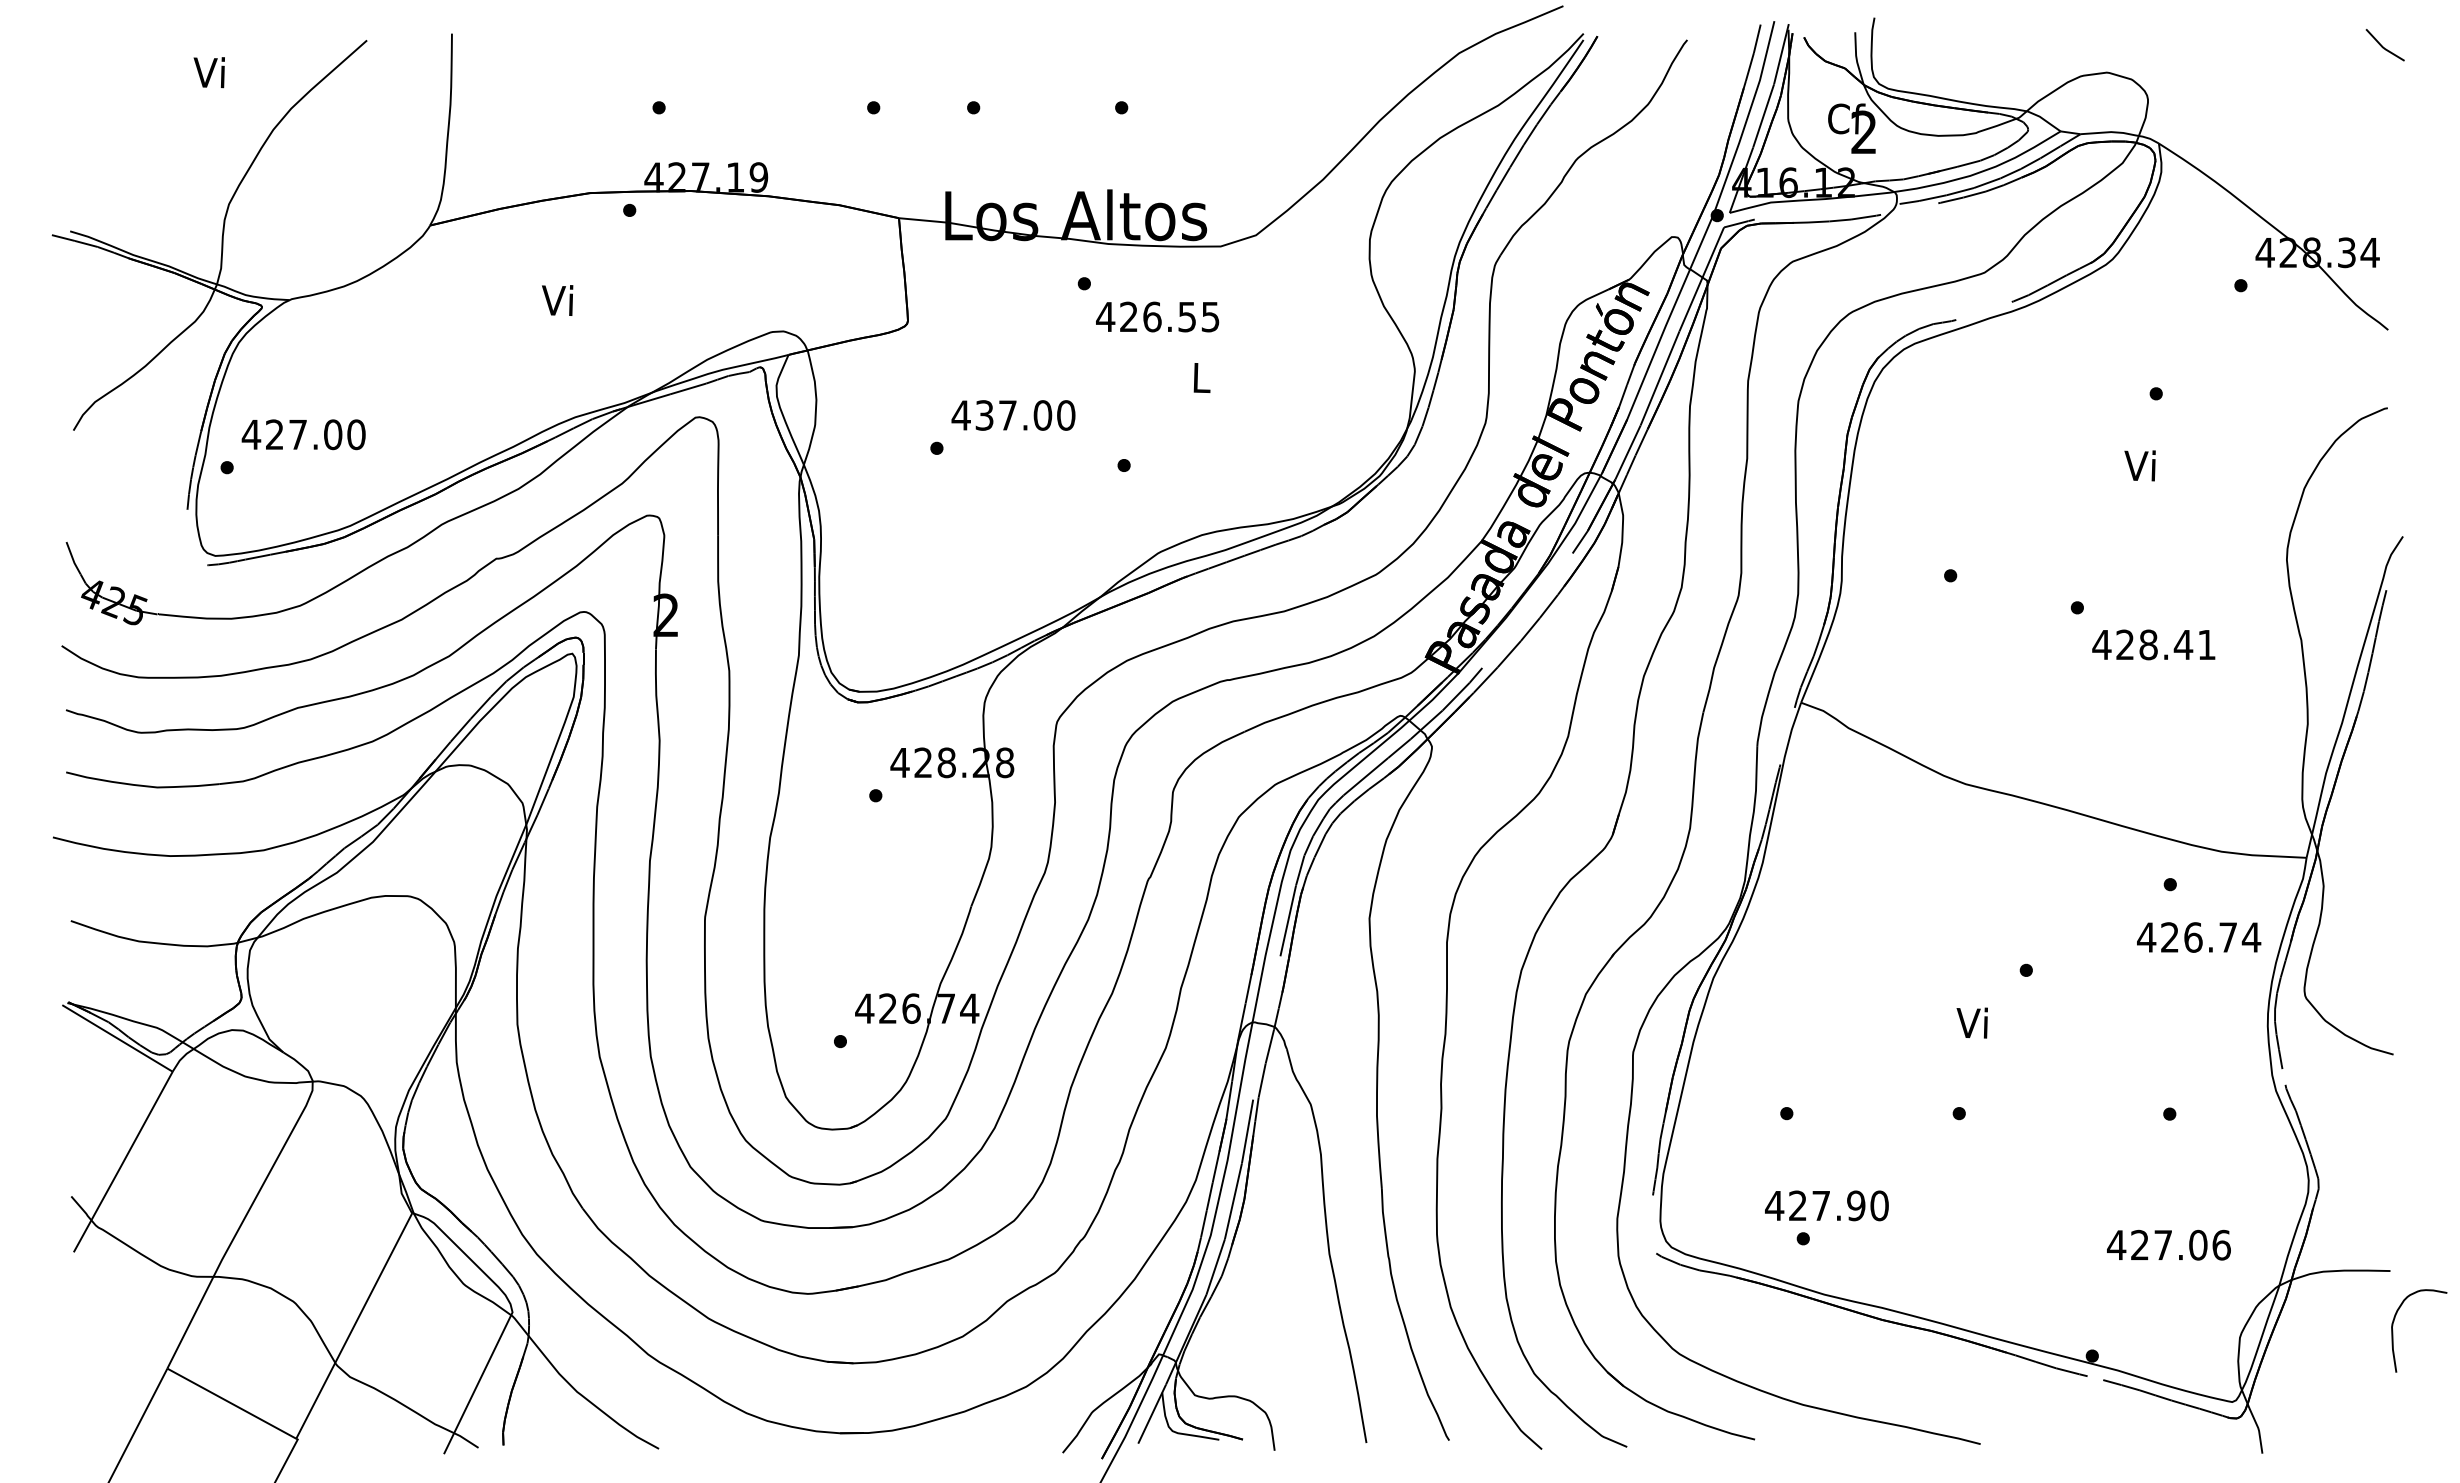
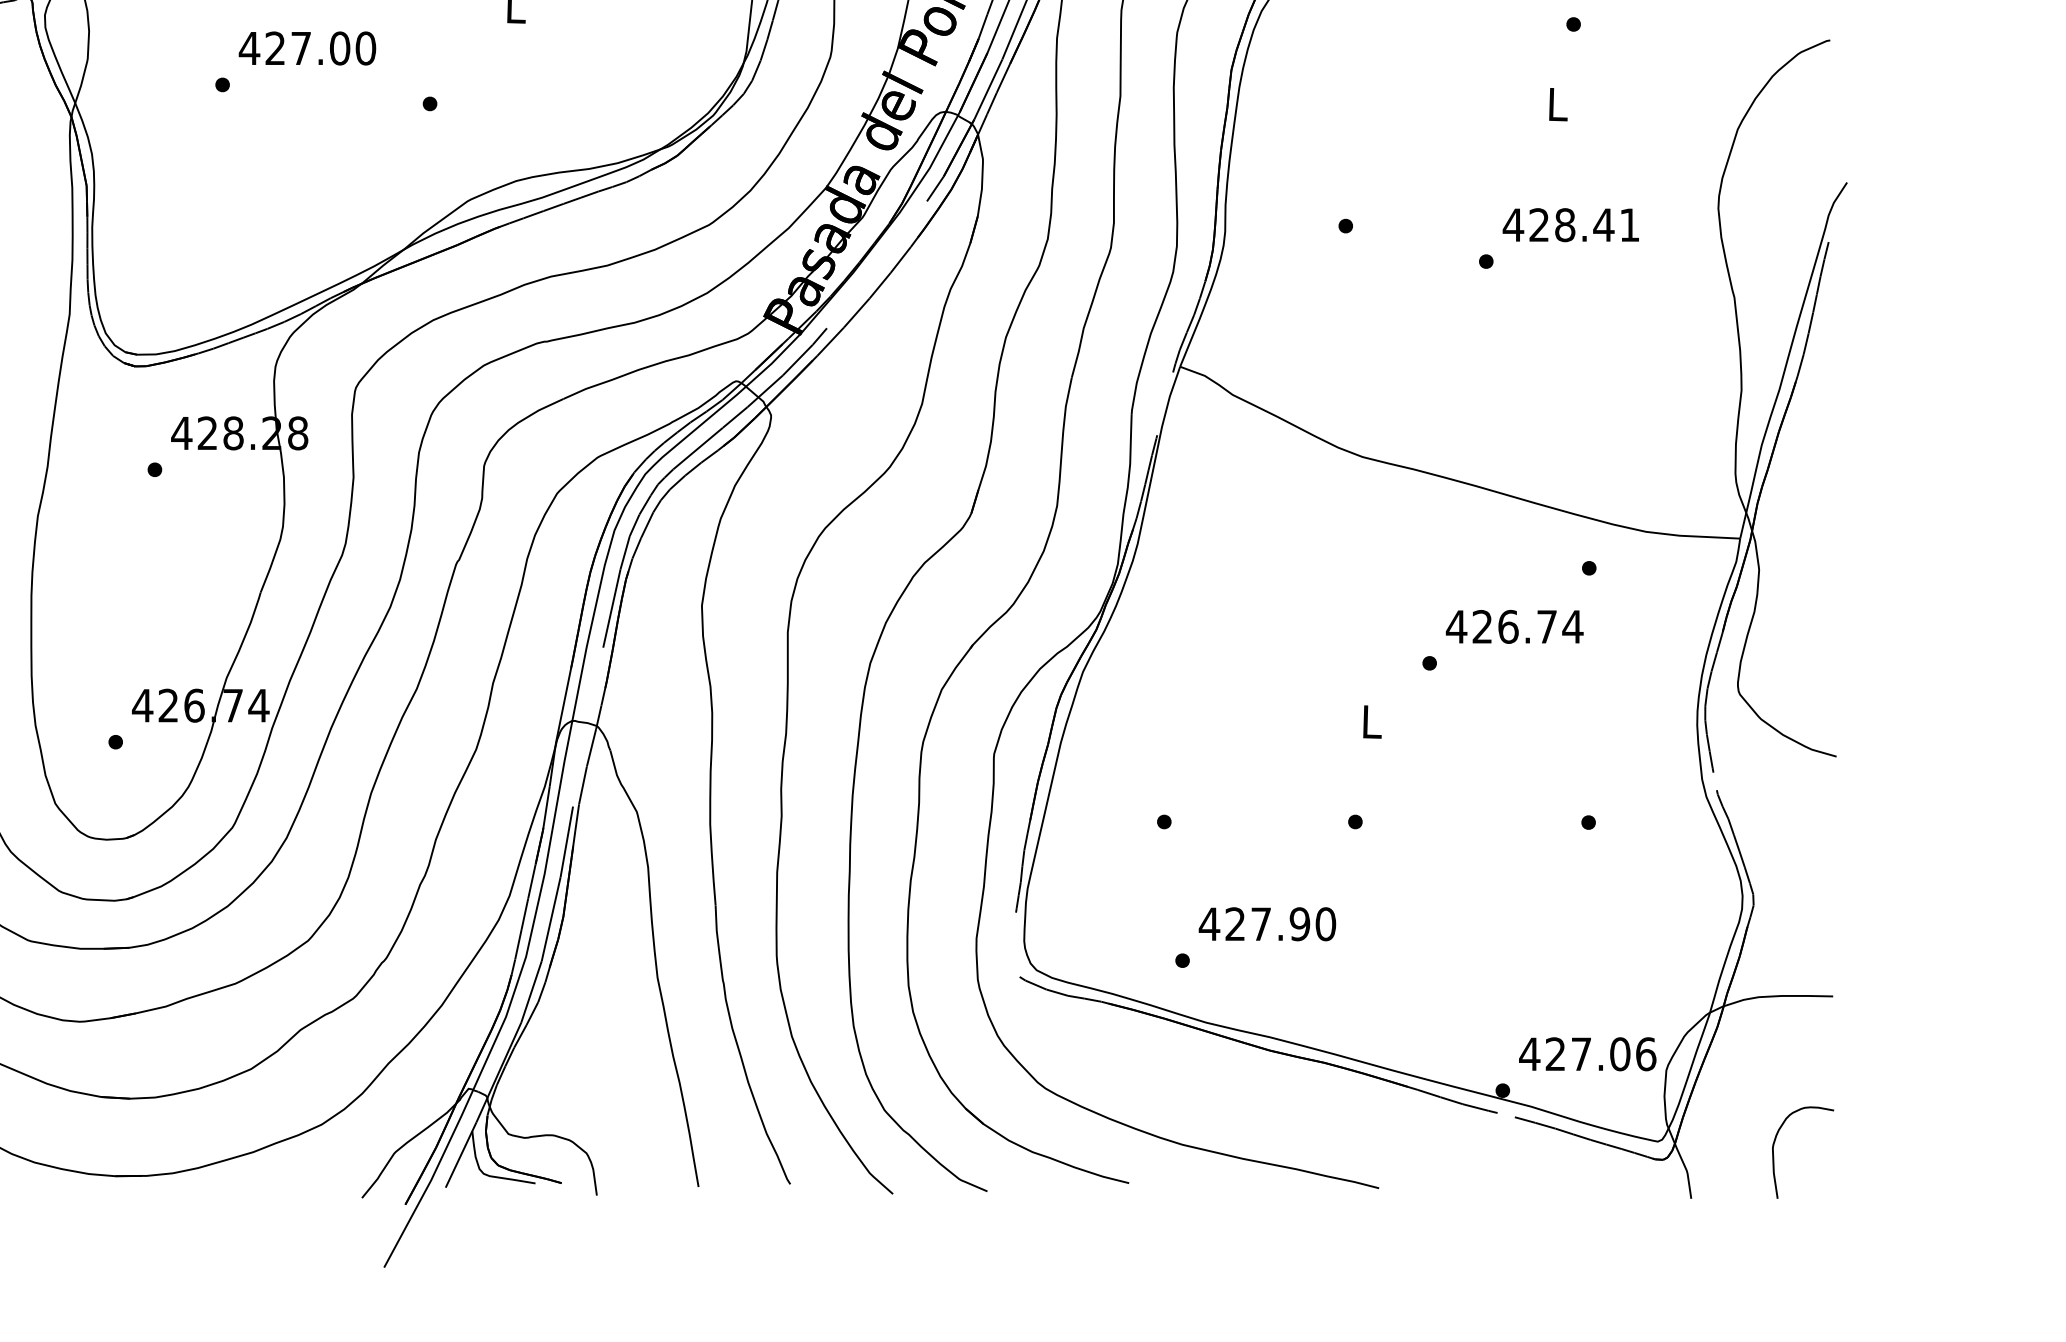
text: (984, 415) -> (275, 48), 437.00 -> 427.00
text: (2139, 465) -> (1555, 103), Vi -> L
text: (2153, 644) -> (1570, 224), moved
text: (2199, 937) -> (1515, 626), moved
text: (1971, 1022) -> (1368, 721), Vi -> L
text: (1826, 1205) -> (1267, 923), moved
text: (2168, 1244) -> (1587, 1053), moved
curve: (2393, 1330) -> (1774, 1152), moved

